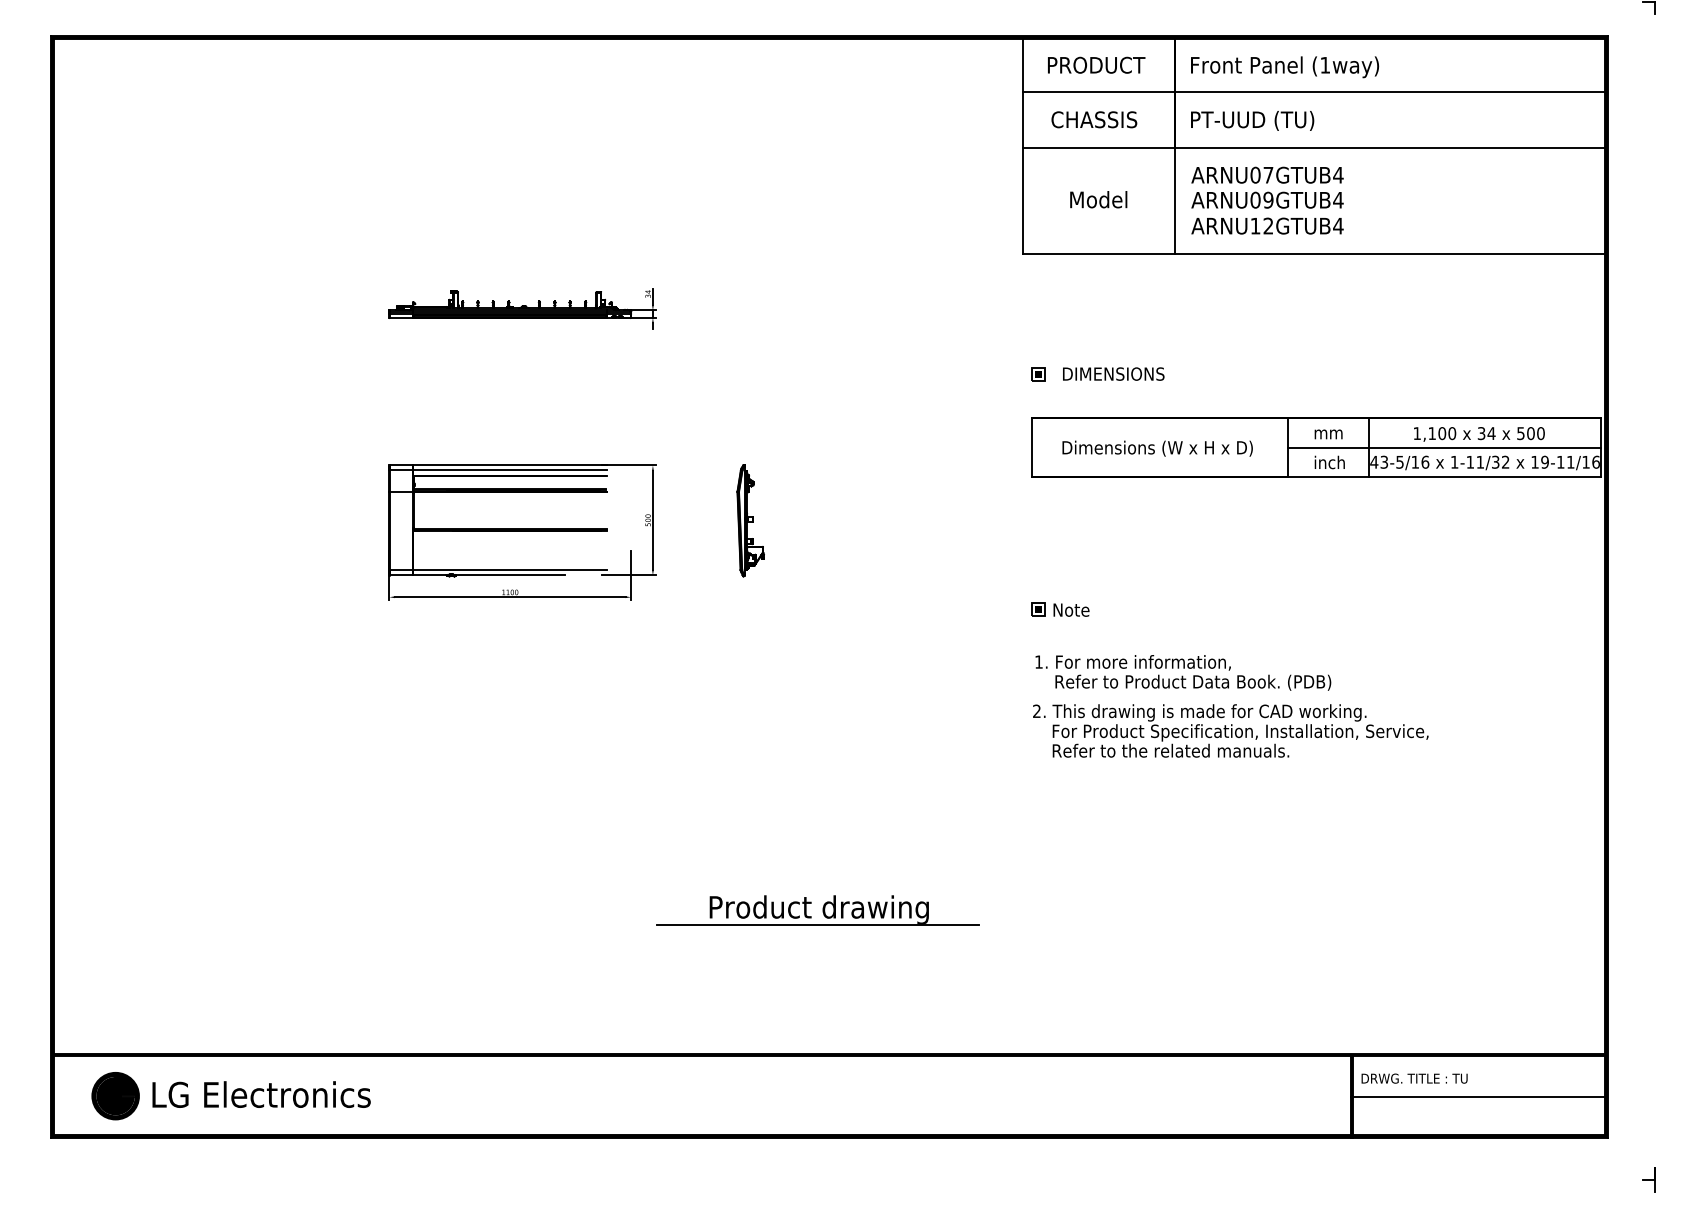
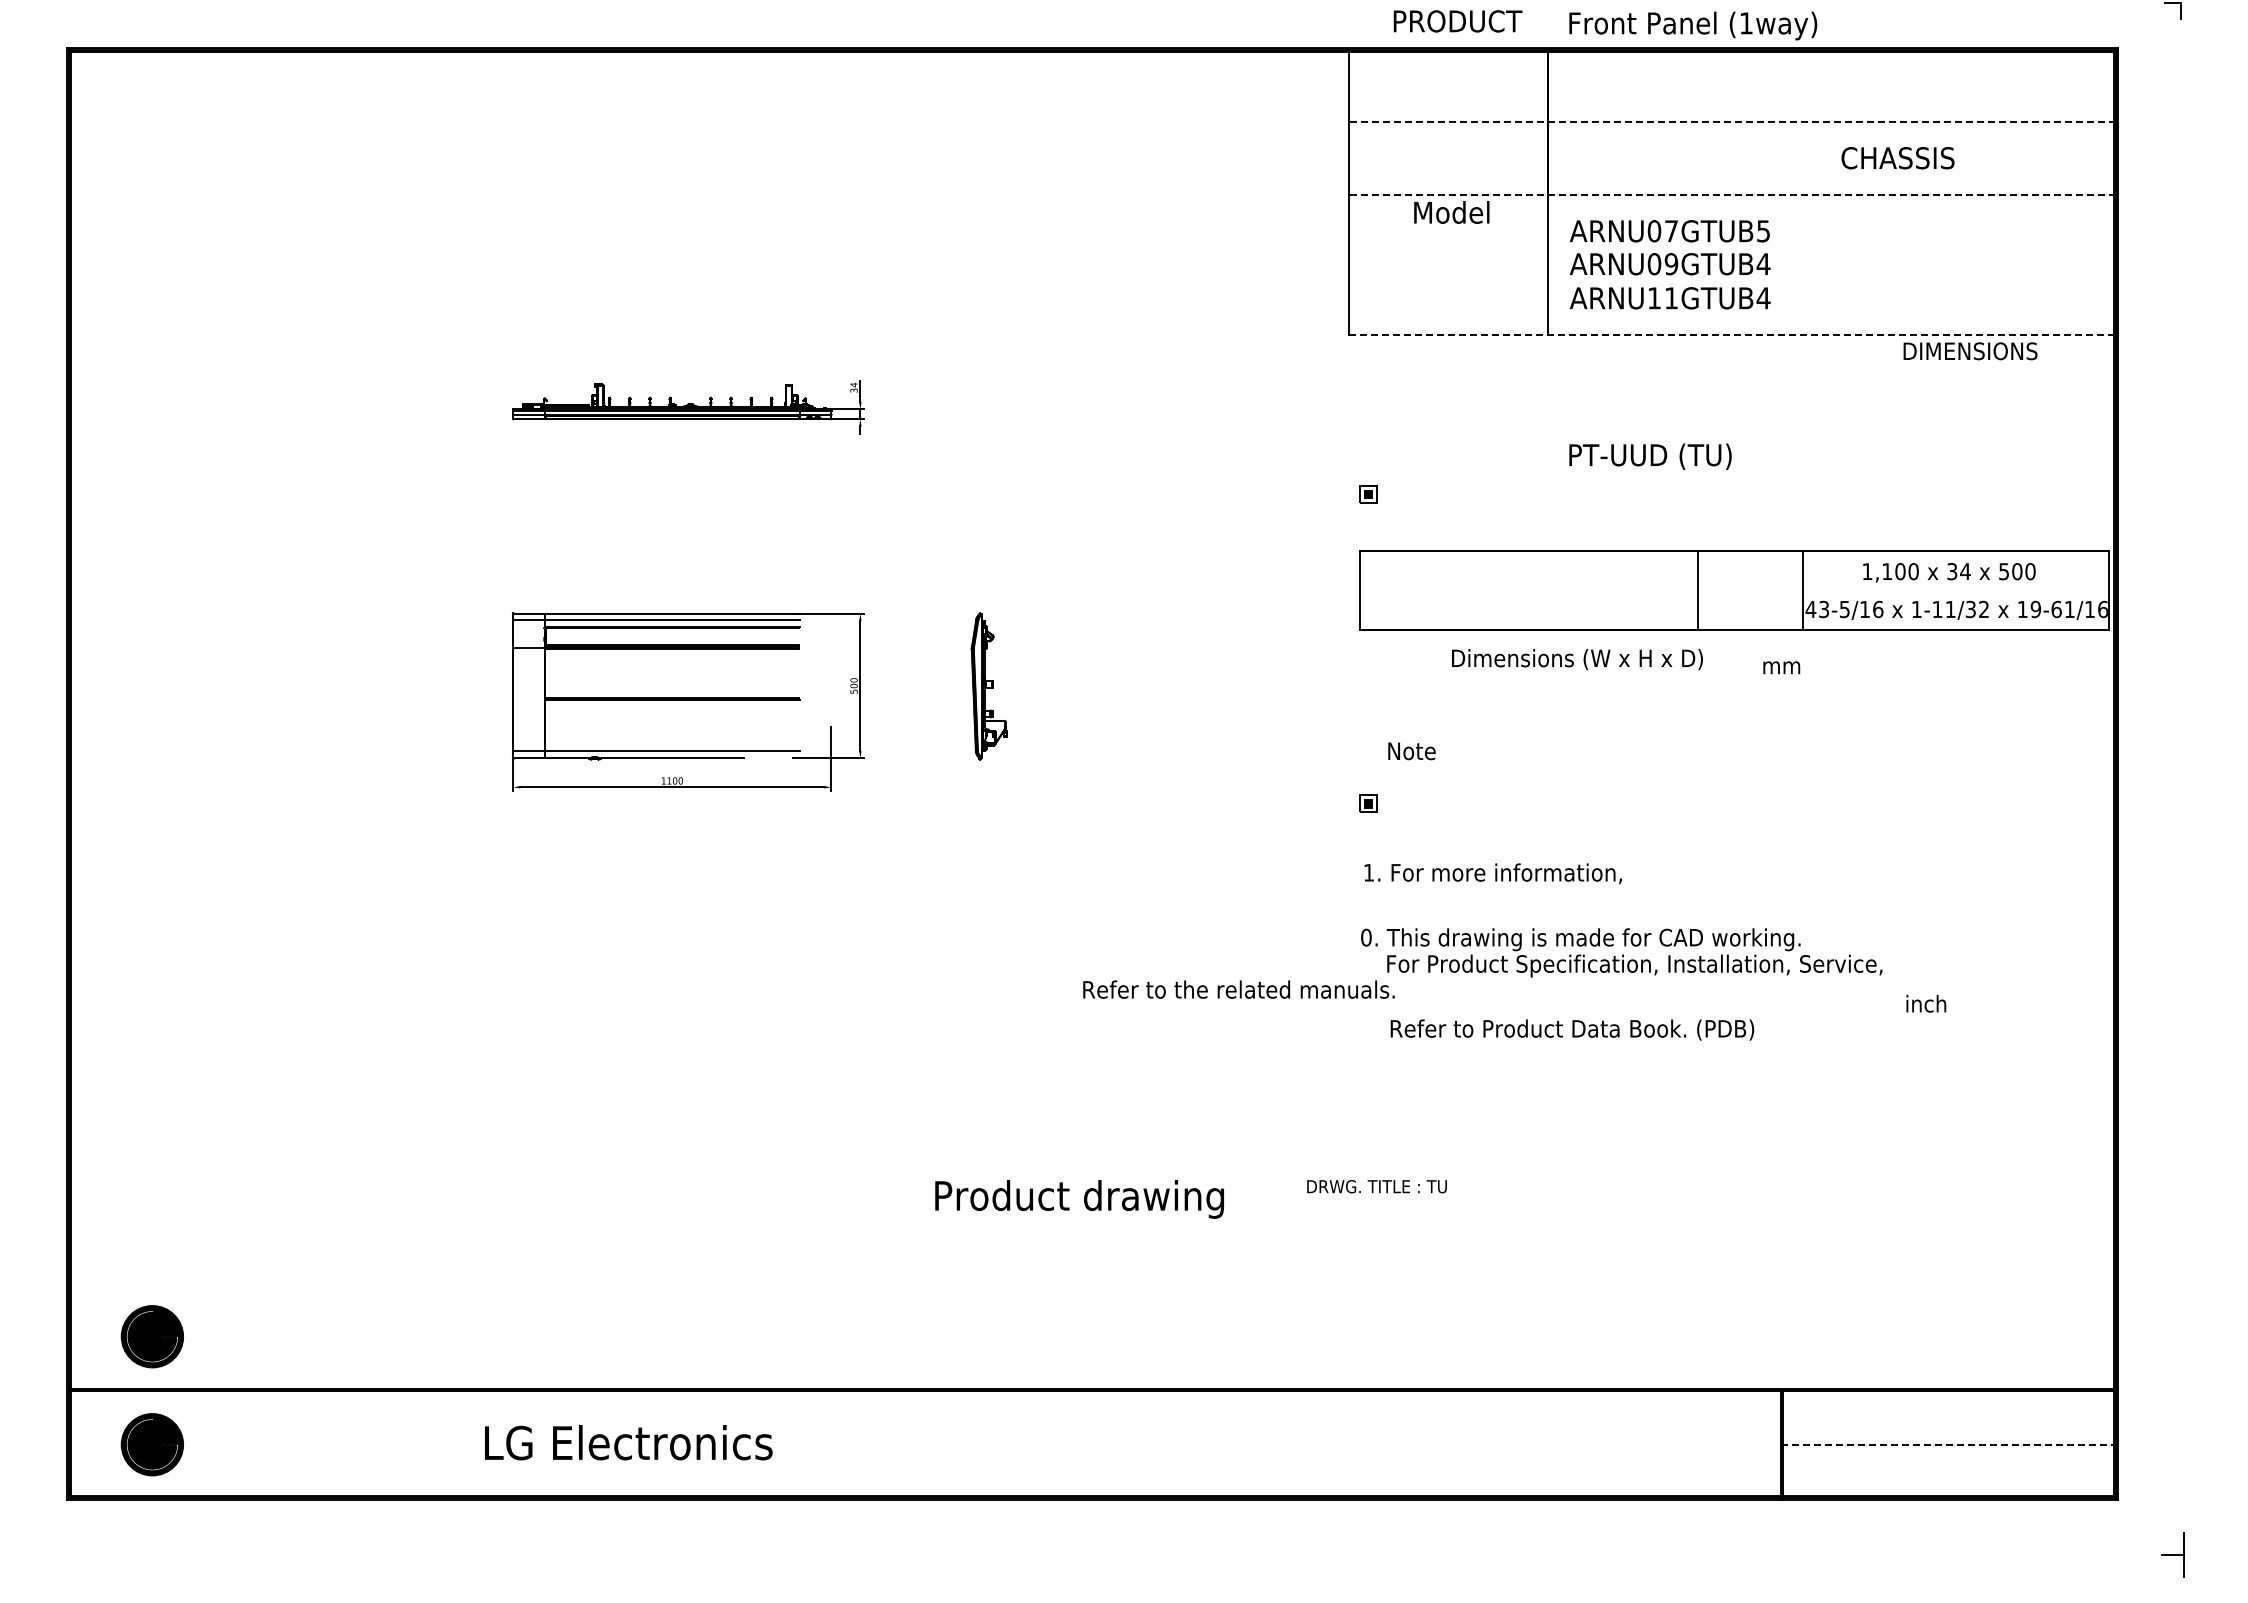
text: (1096, 65) -> (1457, 21), moved
text: (1285, 66) -> (1693, 25), moved
line: (1314, 91) -> (1732, 121), solid -> dashed
text: (1093, 120) -> (1897, 158), moved
text: (1252, 120) -> (1650, 456), moved
line: (1314, 148) -> (1732, 195), solid -> dashed
text: (1338, 175) -> (1763, 231), ARNU07GTUB4 -> ARNU07GTUB5
text: (1098, 199) -> (1451, 212), moved
text: (1268, 226) -> (1671, 298), ARNU12GTUB4 -> ARNU11GTUB4
line: (1314, 254) -> (1731, 335), solid -> dashed
text: (1113, 374) -> (1970, 351), moved
text: (1328, 434) -> (1781, 667), moved
line: (1444, 447) -> (1903, 590), removed
text: (1157, 448) -> (1577, 659), moved
text: (1329, 462) -> (1926, 1003), moved
text: (1560, 462) -> (2056, 609), 19-11/16 -> 19-61/16
text: (1071, 610) -> (1411, 751), moved
text: (1193, 682) -> (1572, 1029), moved
text: (1037, 711) -> (1366, 937), 2. -> 0.
text: (1170, 750) -> (1238, 989), moved
line: (817, 925) -> (1077, 1219), removed
part: (114, 1014) -> (151, 1336), added
text: (1414, 1078) -> (1376, 1186), moved
text: (261, 1094) -> (628, 1442), moved
line: (1477, 1096) -> (1947, 1445), solid -> dashed
part: (1648, 1179) -> (2172, 1554), size x1.4

